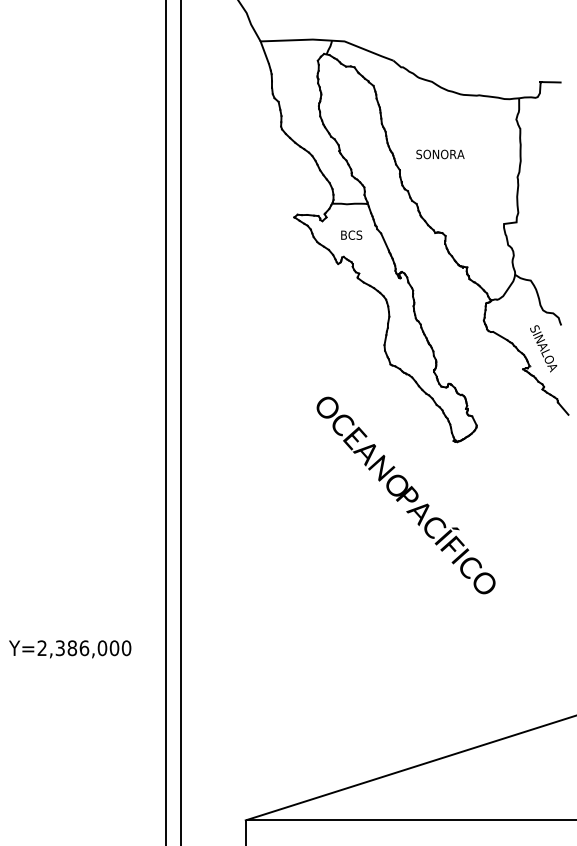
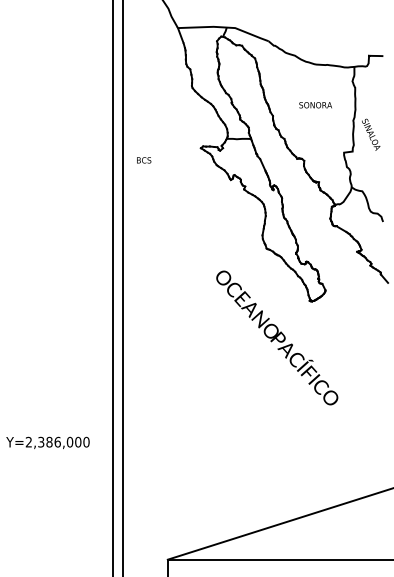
text: (440, 154) -> (315, 105), moved
text: (352, 235) -> (144, 160), moved
text: (544, 348) -> (371, 134), moved

